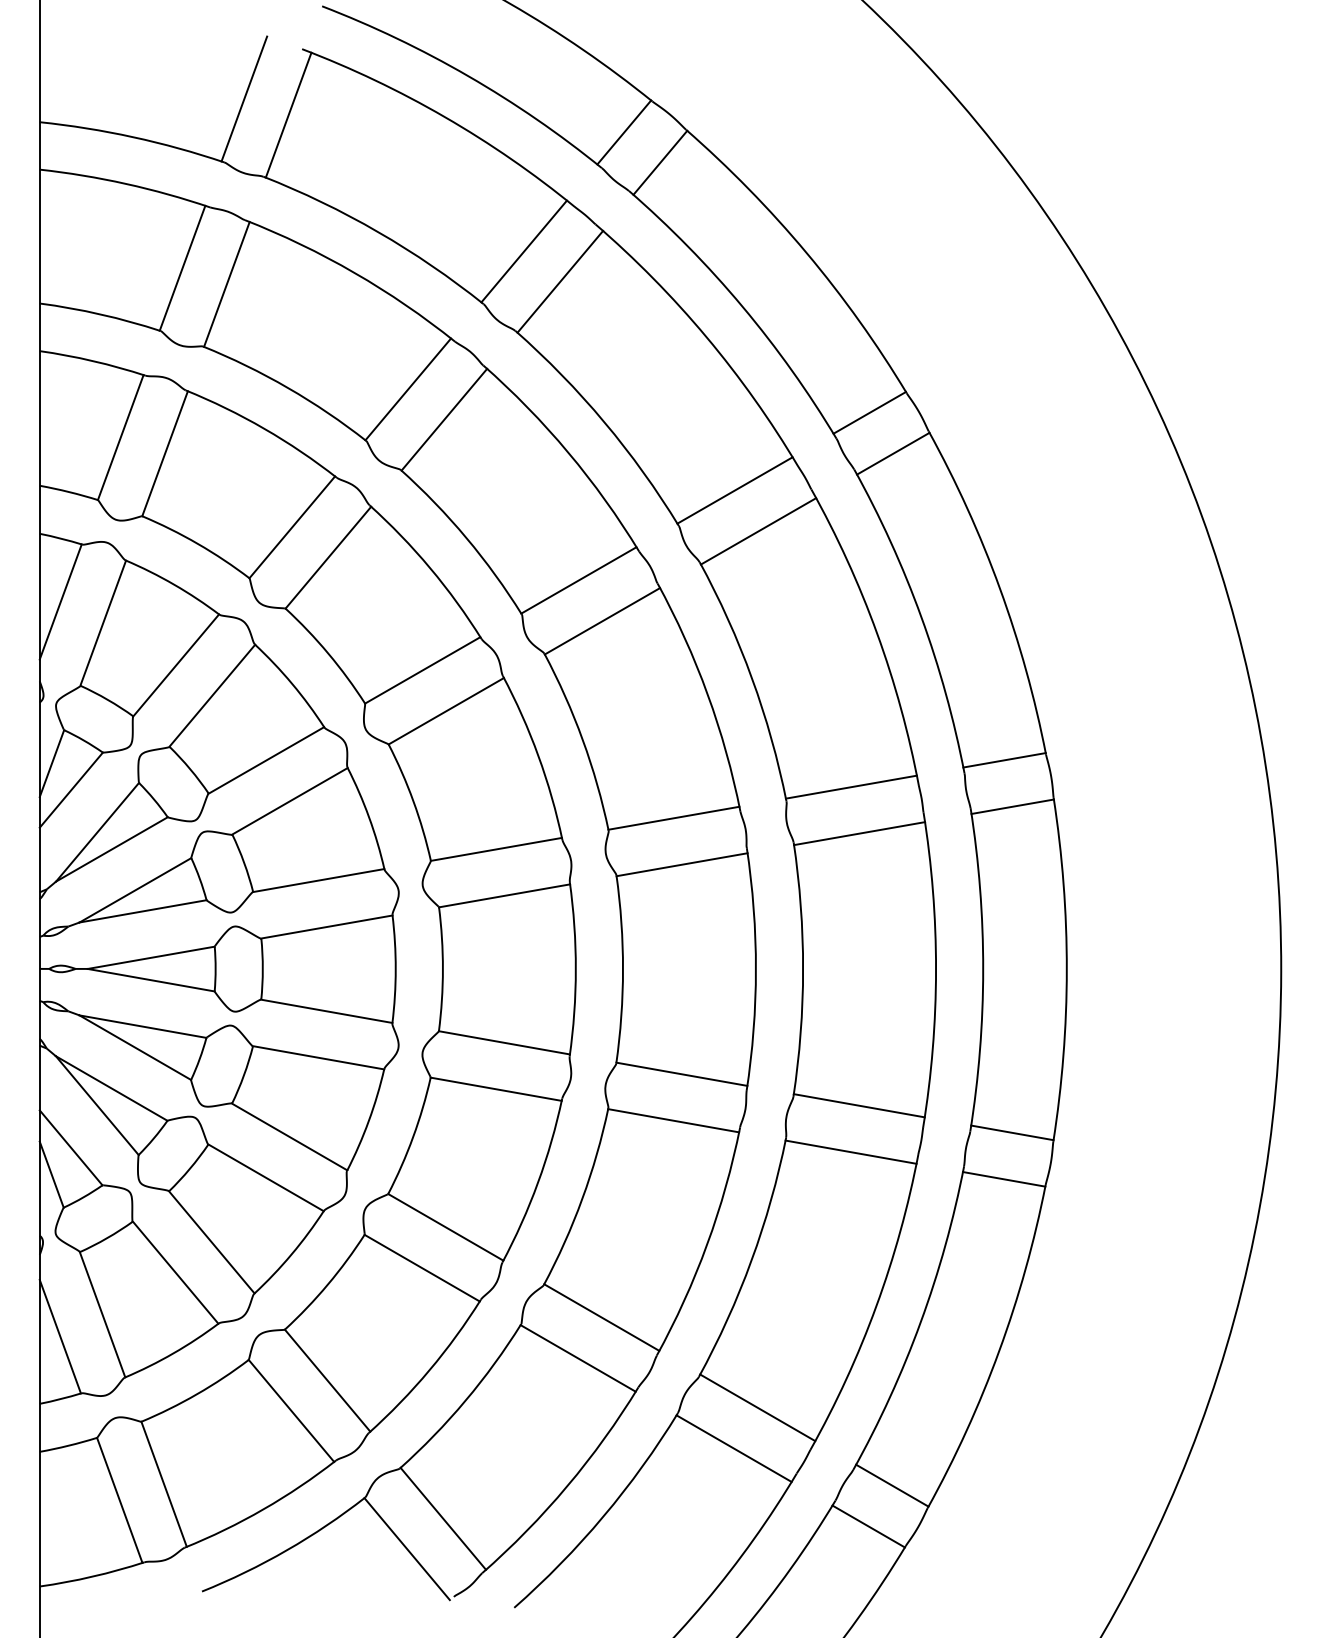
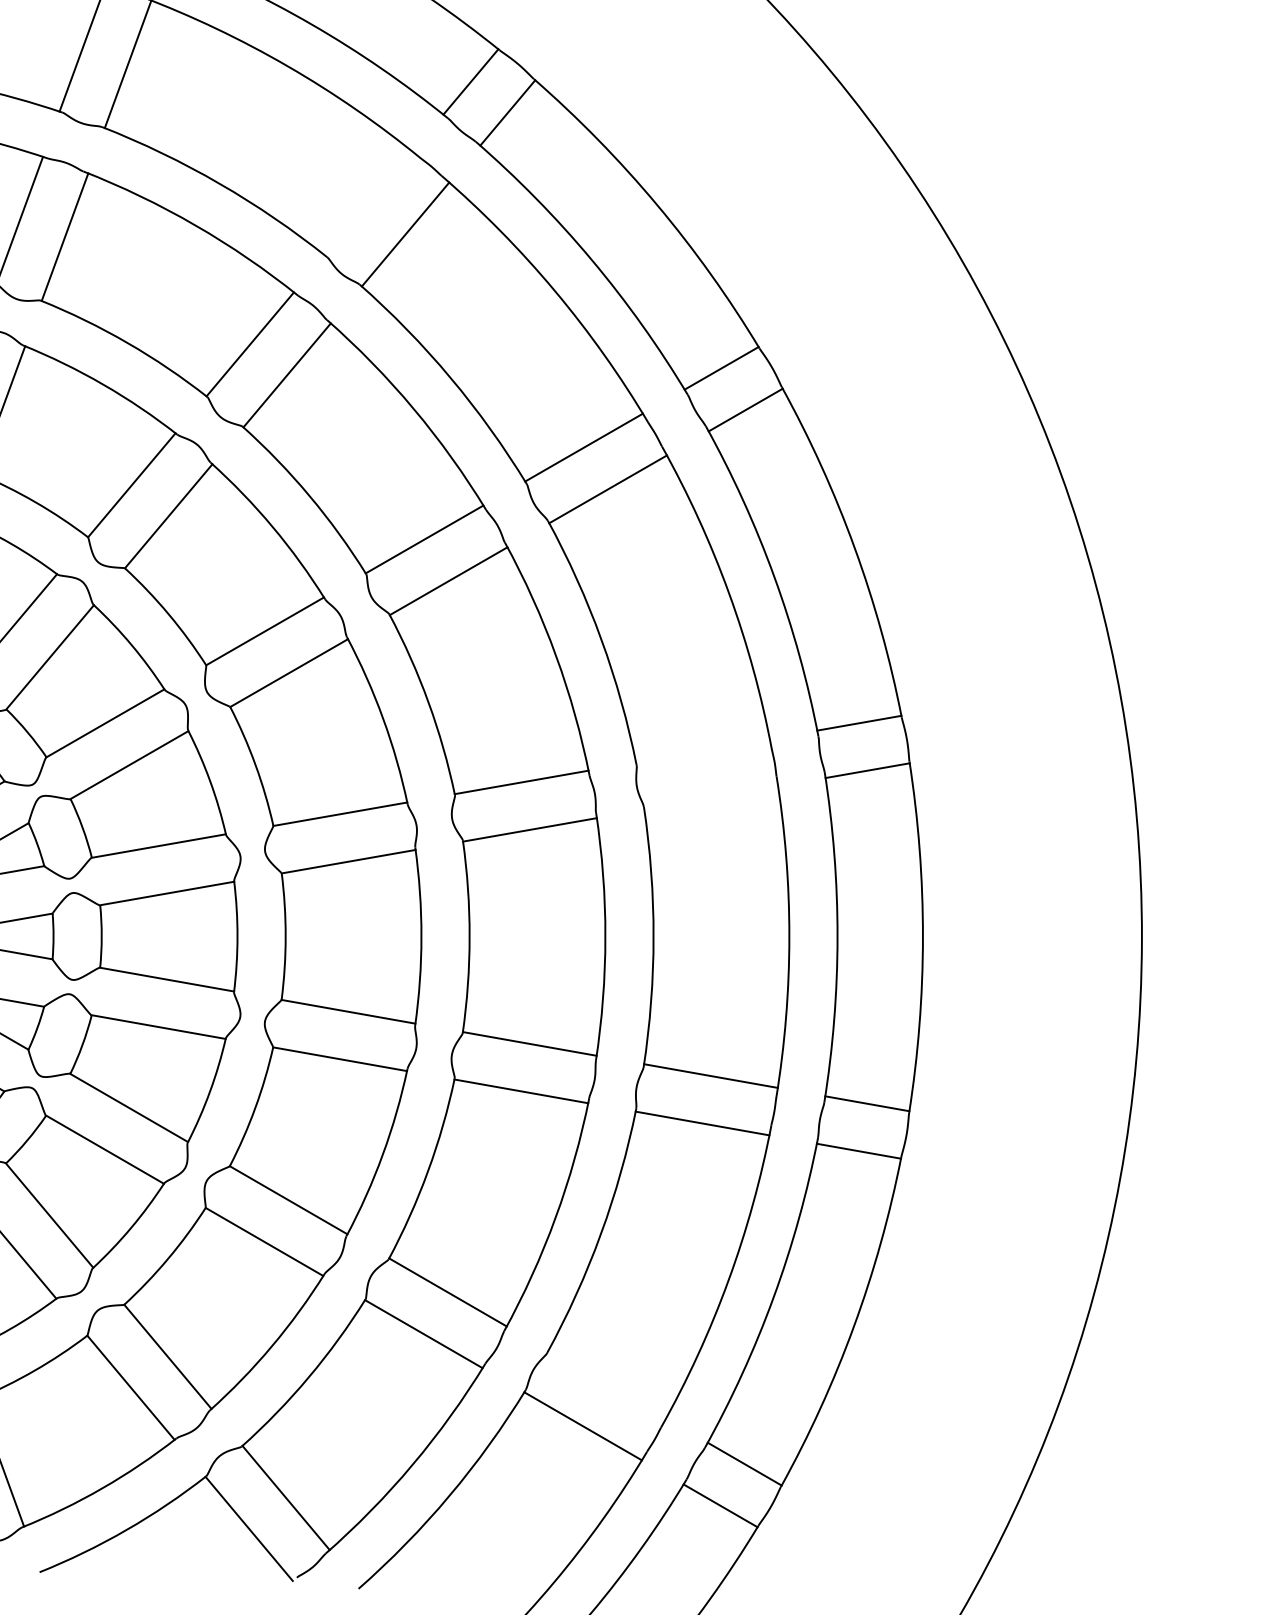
line: (523, 251) -> (367, 203), removed
line: (850, 786) -> (701, 749), removed
line: (859, 833) -> (711, 797), removed
line: (757, 1407) -> (607, 1384), removed

